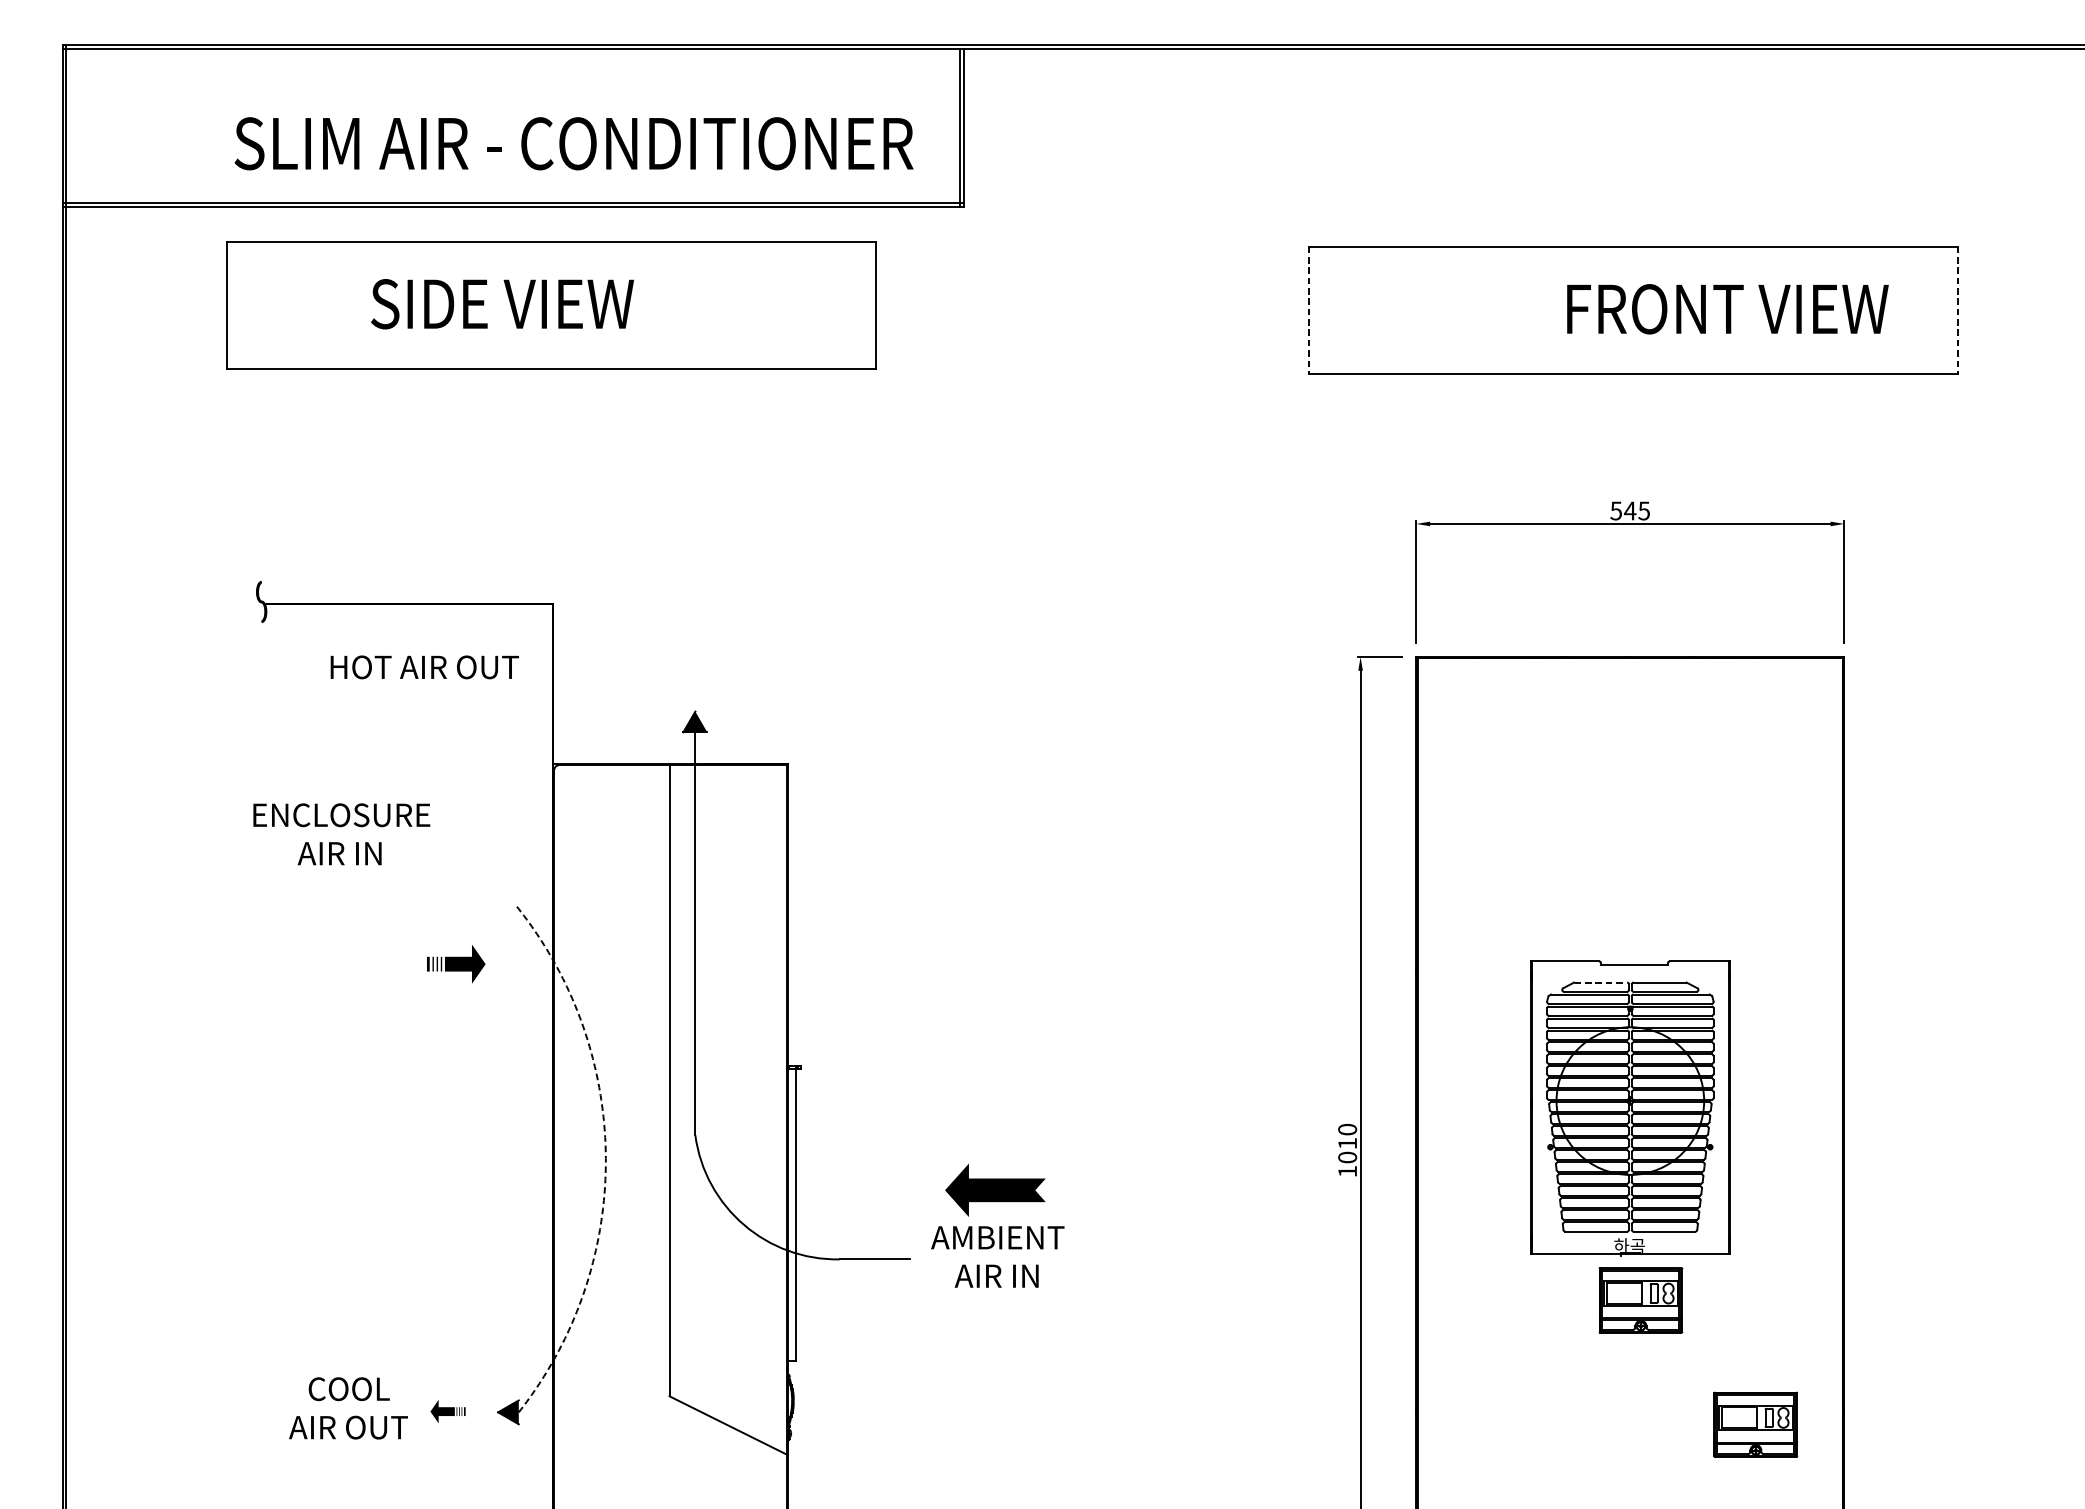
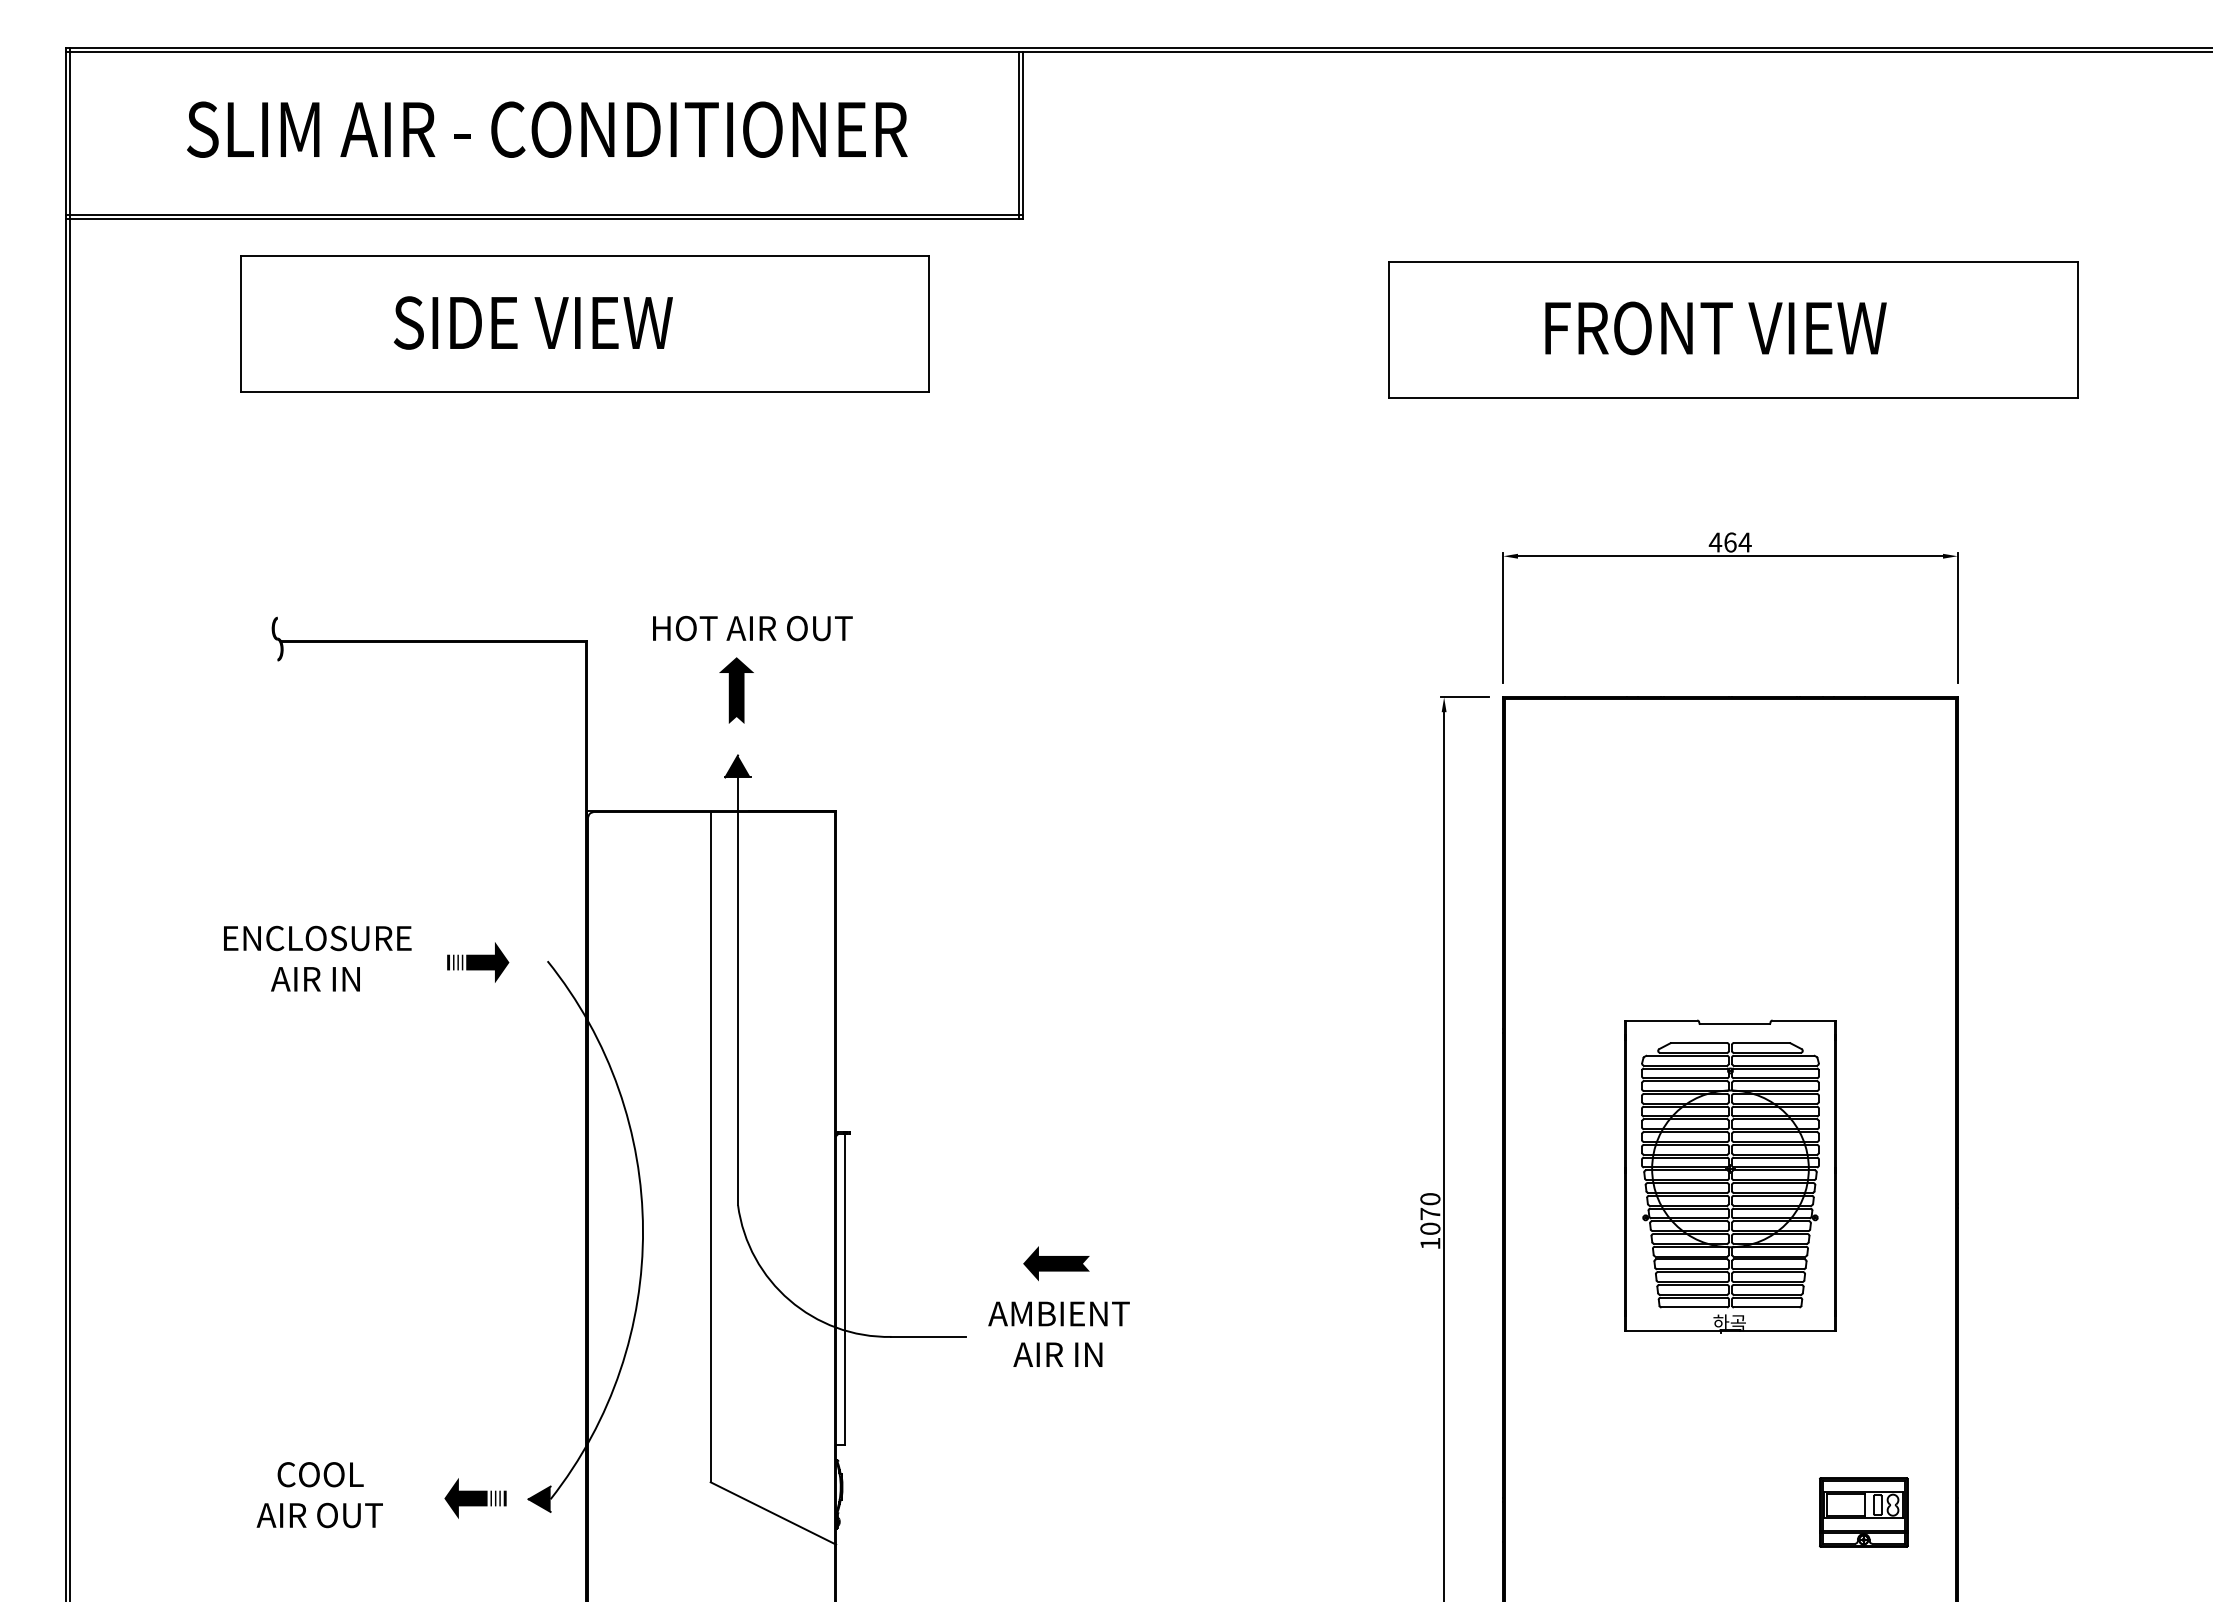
text: (574, 143) -> (547, 129), moved
text: (1727, 309) -> (1715, 328), moved
line: (1309, 310) -> (1389, 329), dashed -> solid
line: (1957, 310) -> (2077, 329), dashed -> solid
text: (1629, 510) -> (1729, 542), 545 -> 464
part: (693, 650) -> (736, 690), added
text: (424, 667) -> (752, 628), moved
text: (341, 834) -> (317, 958), moved
part: (456, 964) -> (478, 962), moved
line: (1601, 982) -> (1699, 1043), dashed -> solid
text: (1347, 1143) -> (1430, 1213), 1010 -> 1070
arc: (606, 1158) -> (643, 1229), dashed -> solid
part: (995, 1190) -> (1056, 1263), size x0.62
part: (1640, 1300) -> (1741, 1380), removed
text: (348, 1408) -> (319, 1495), moved
part: (448, 1411) -> (475, 1498), size x1.67

